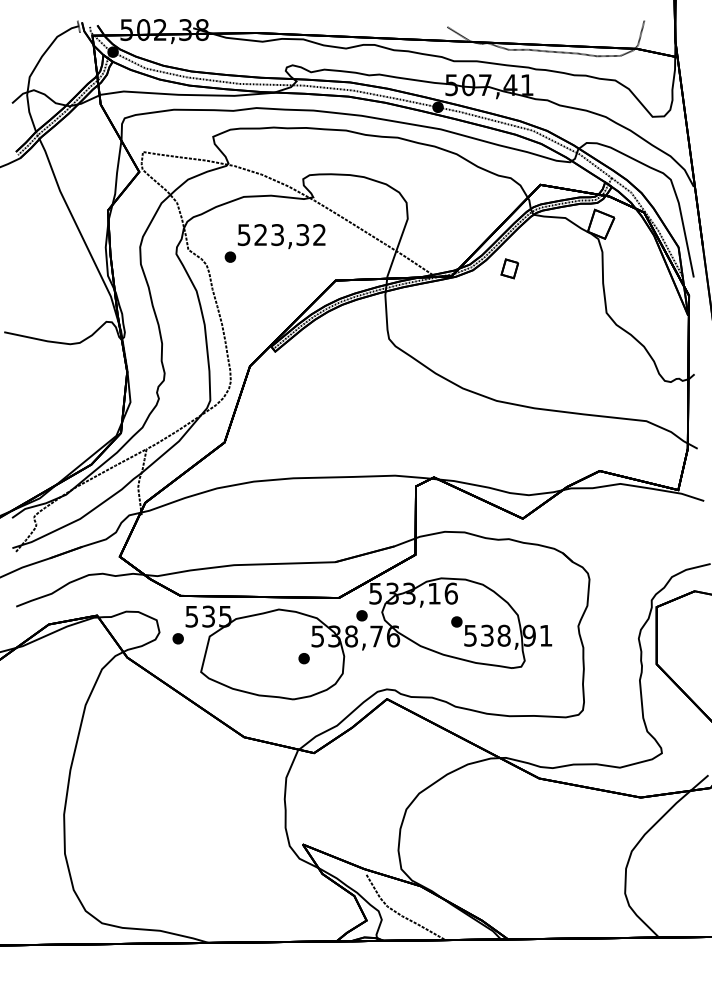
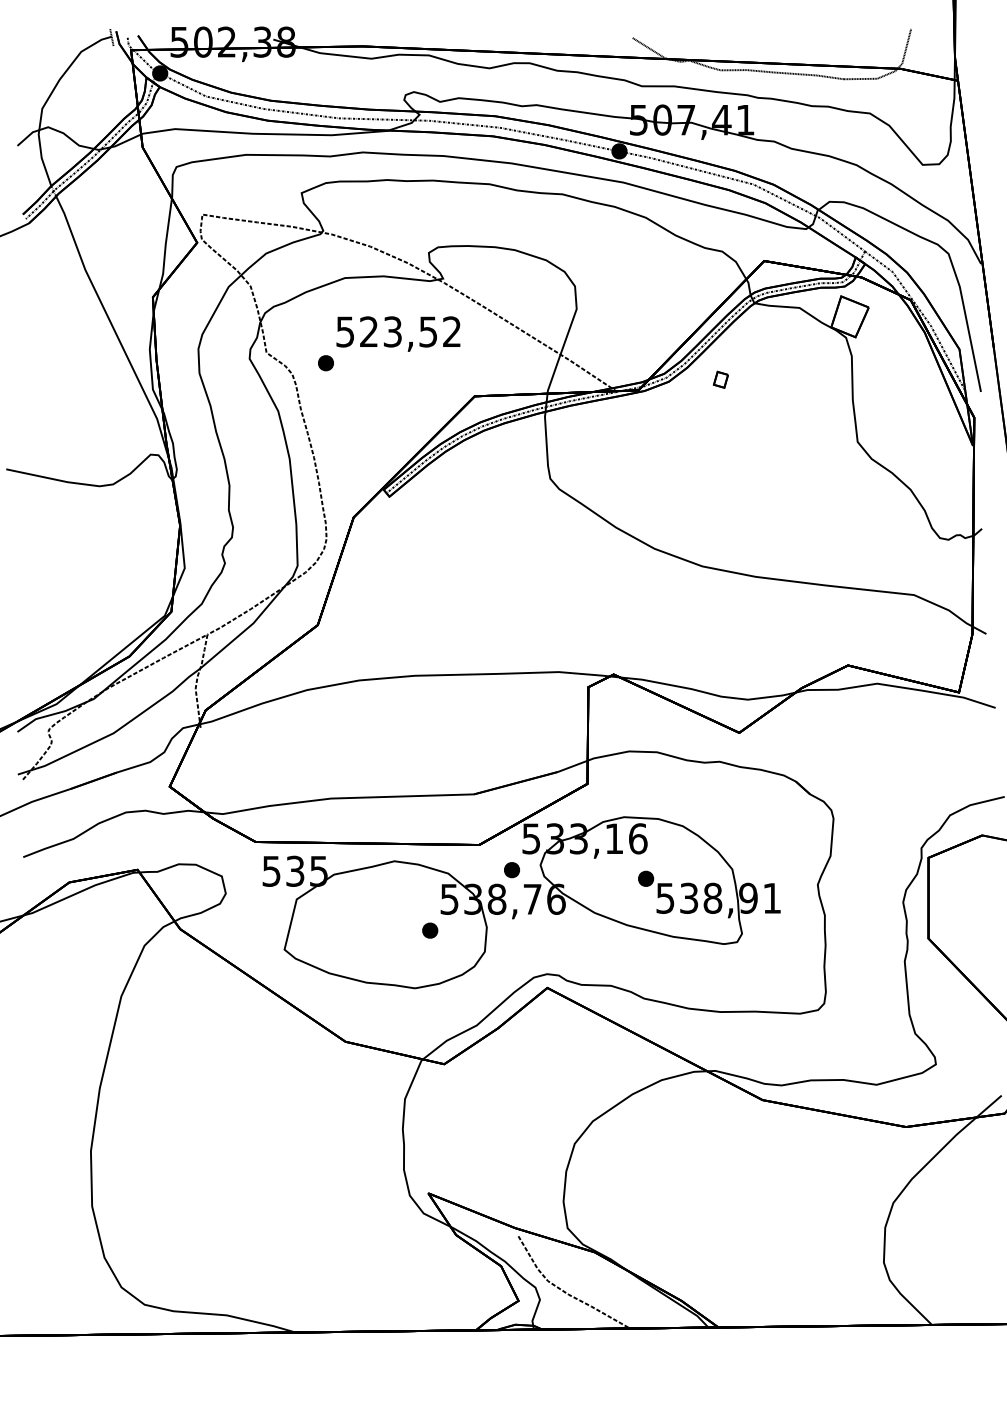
text: (302, 234) -> (428, 331), 523,32 -> 523,52
part: (509, 268) -> (720, 379), size x0.6
part: (178, 638) -> (252, 902), removed

